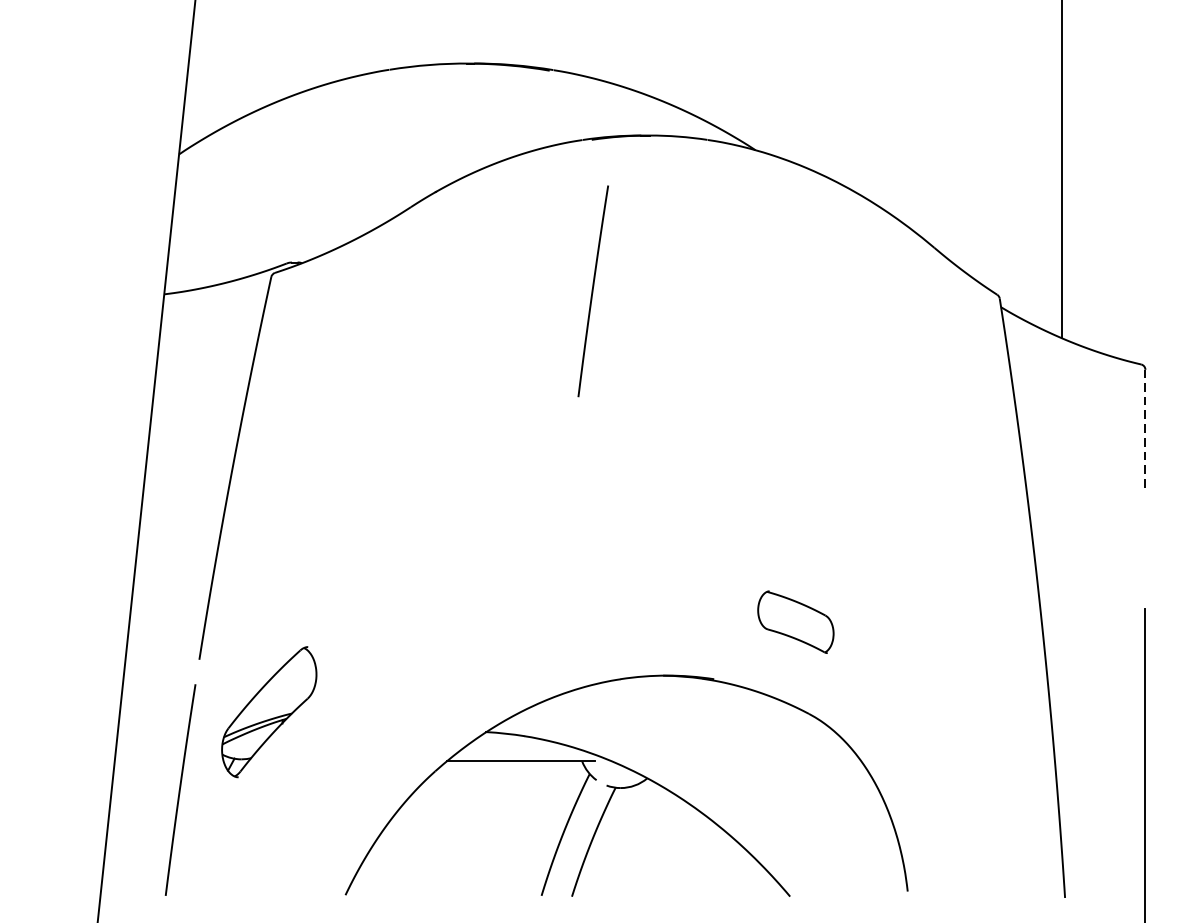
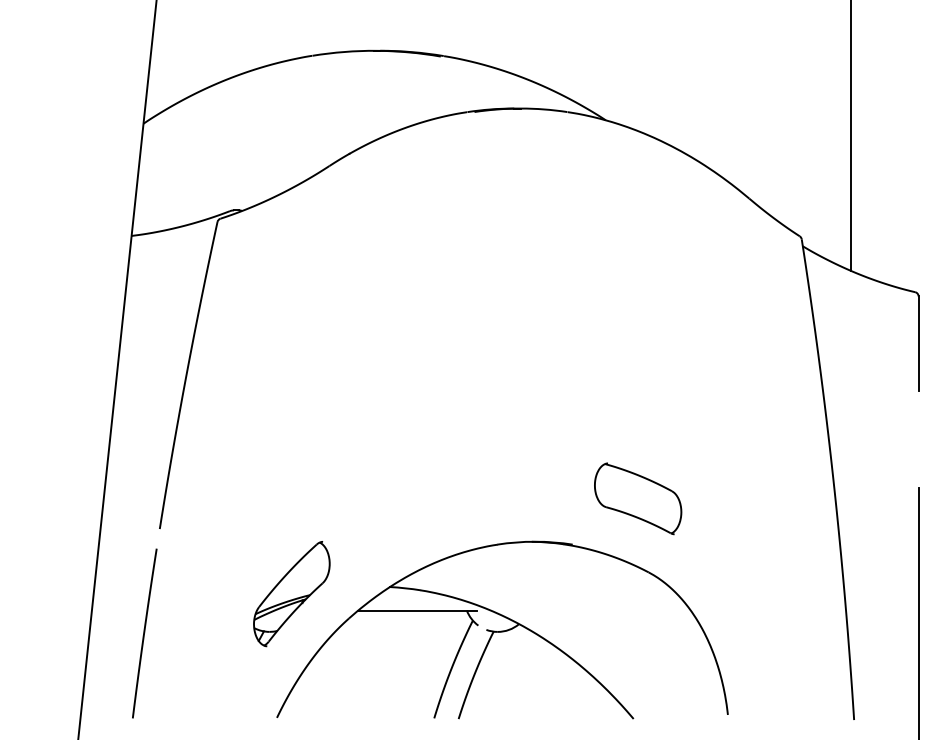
line: (592, 291) -> (475, 233), removed
line: (1145, 428) -> (918, 343), dashed -> solid
part: (796, 621) -> (638, 498), size x1.43
part: (268, 712) -> (291, 594), moved

